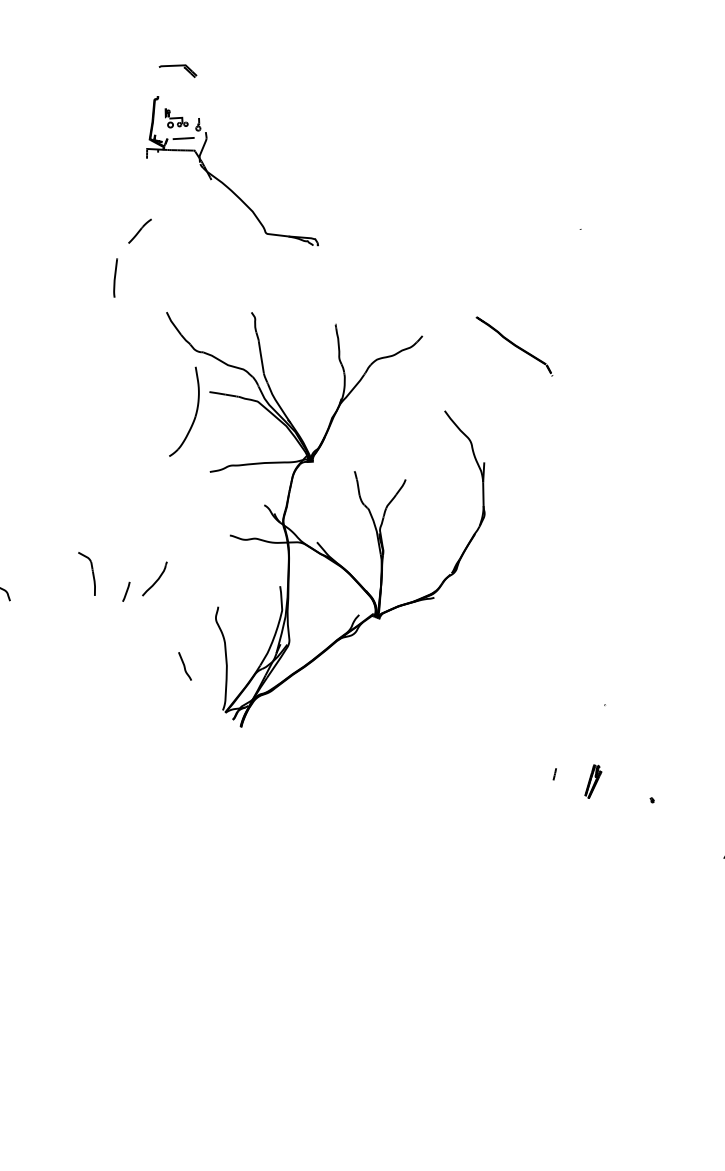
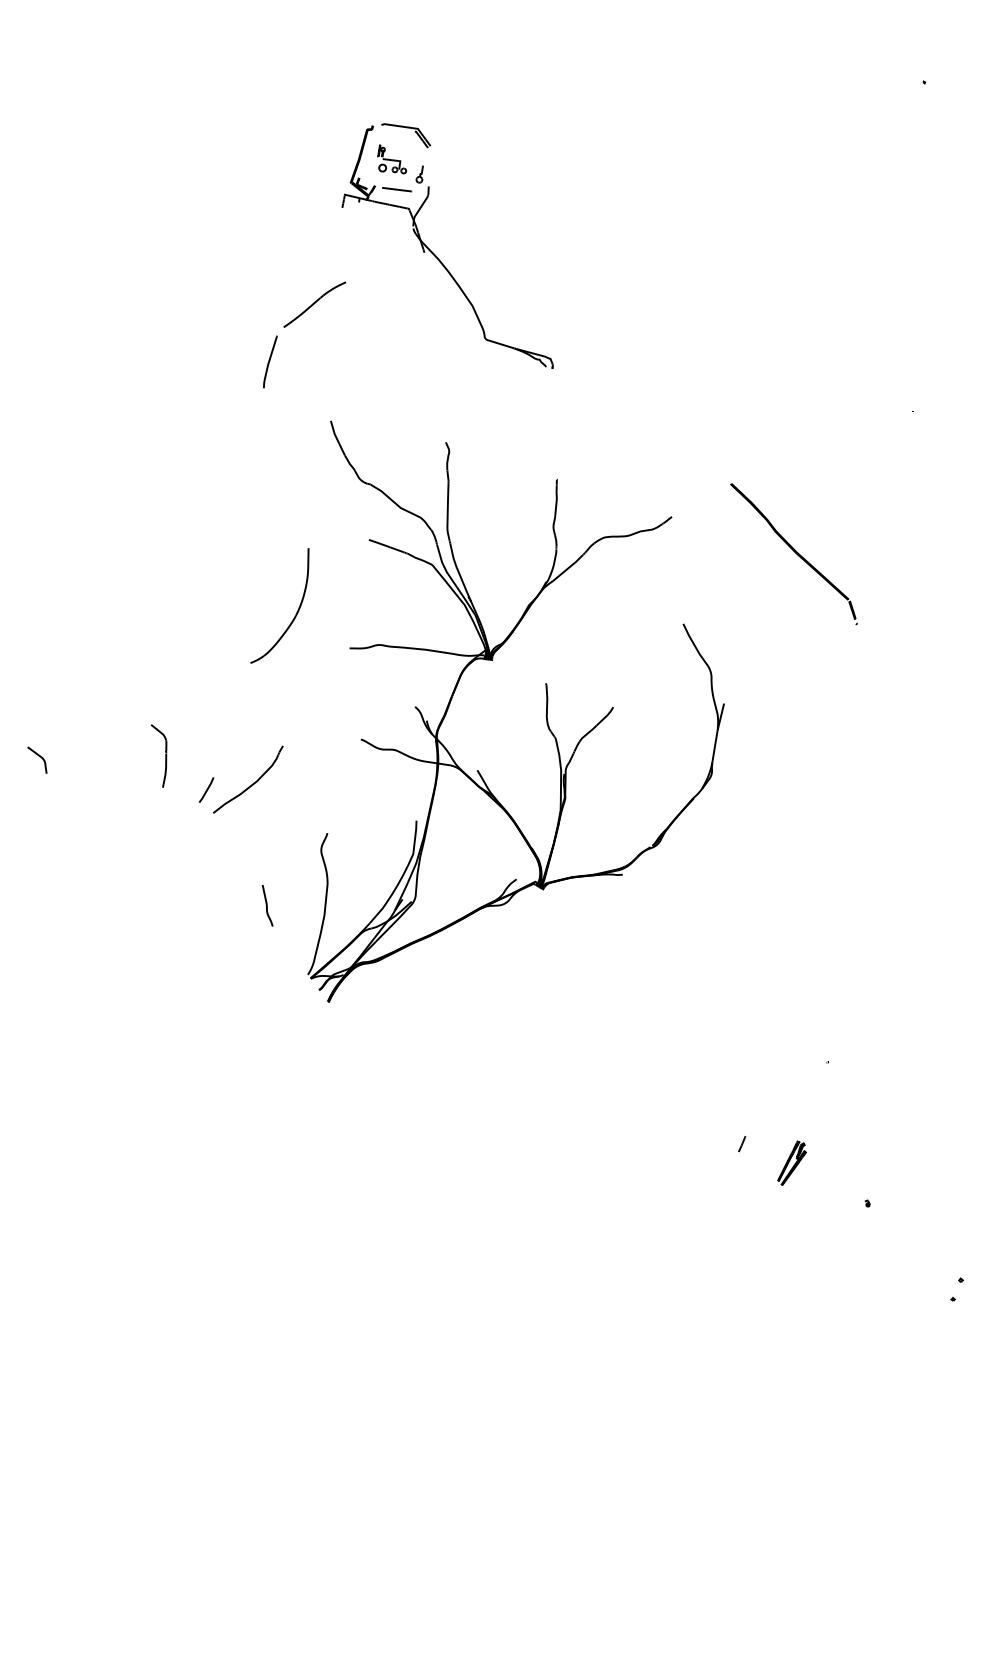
part: (177, 66) -> (406, 128), moved
part: (139, 231) -> (314, 304), size x1.67
part: (514, 346) -> (793, 554), size x1.43
part: (195, 415) -> (295, 614), moved
part: (154, 578) -> (248, 779), size x1.67

